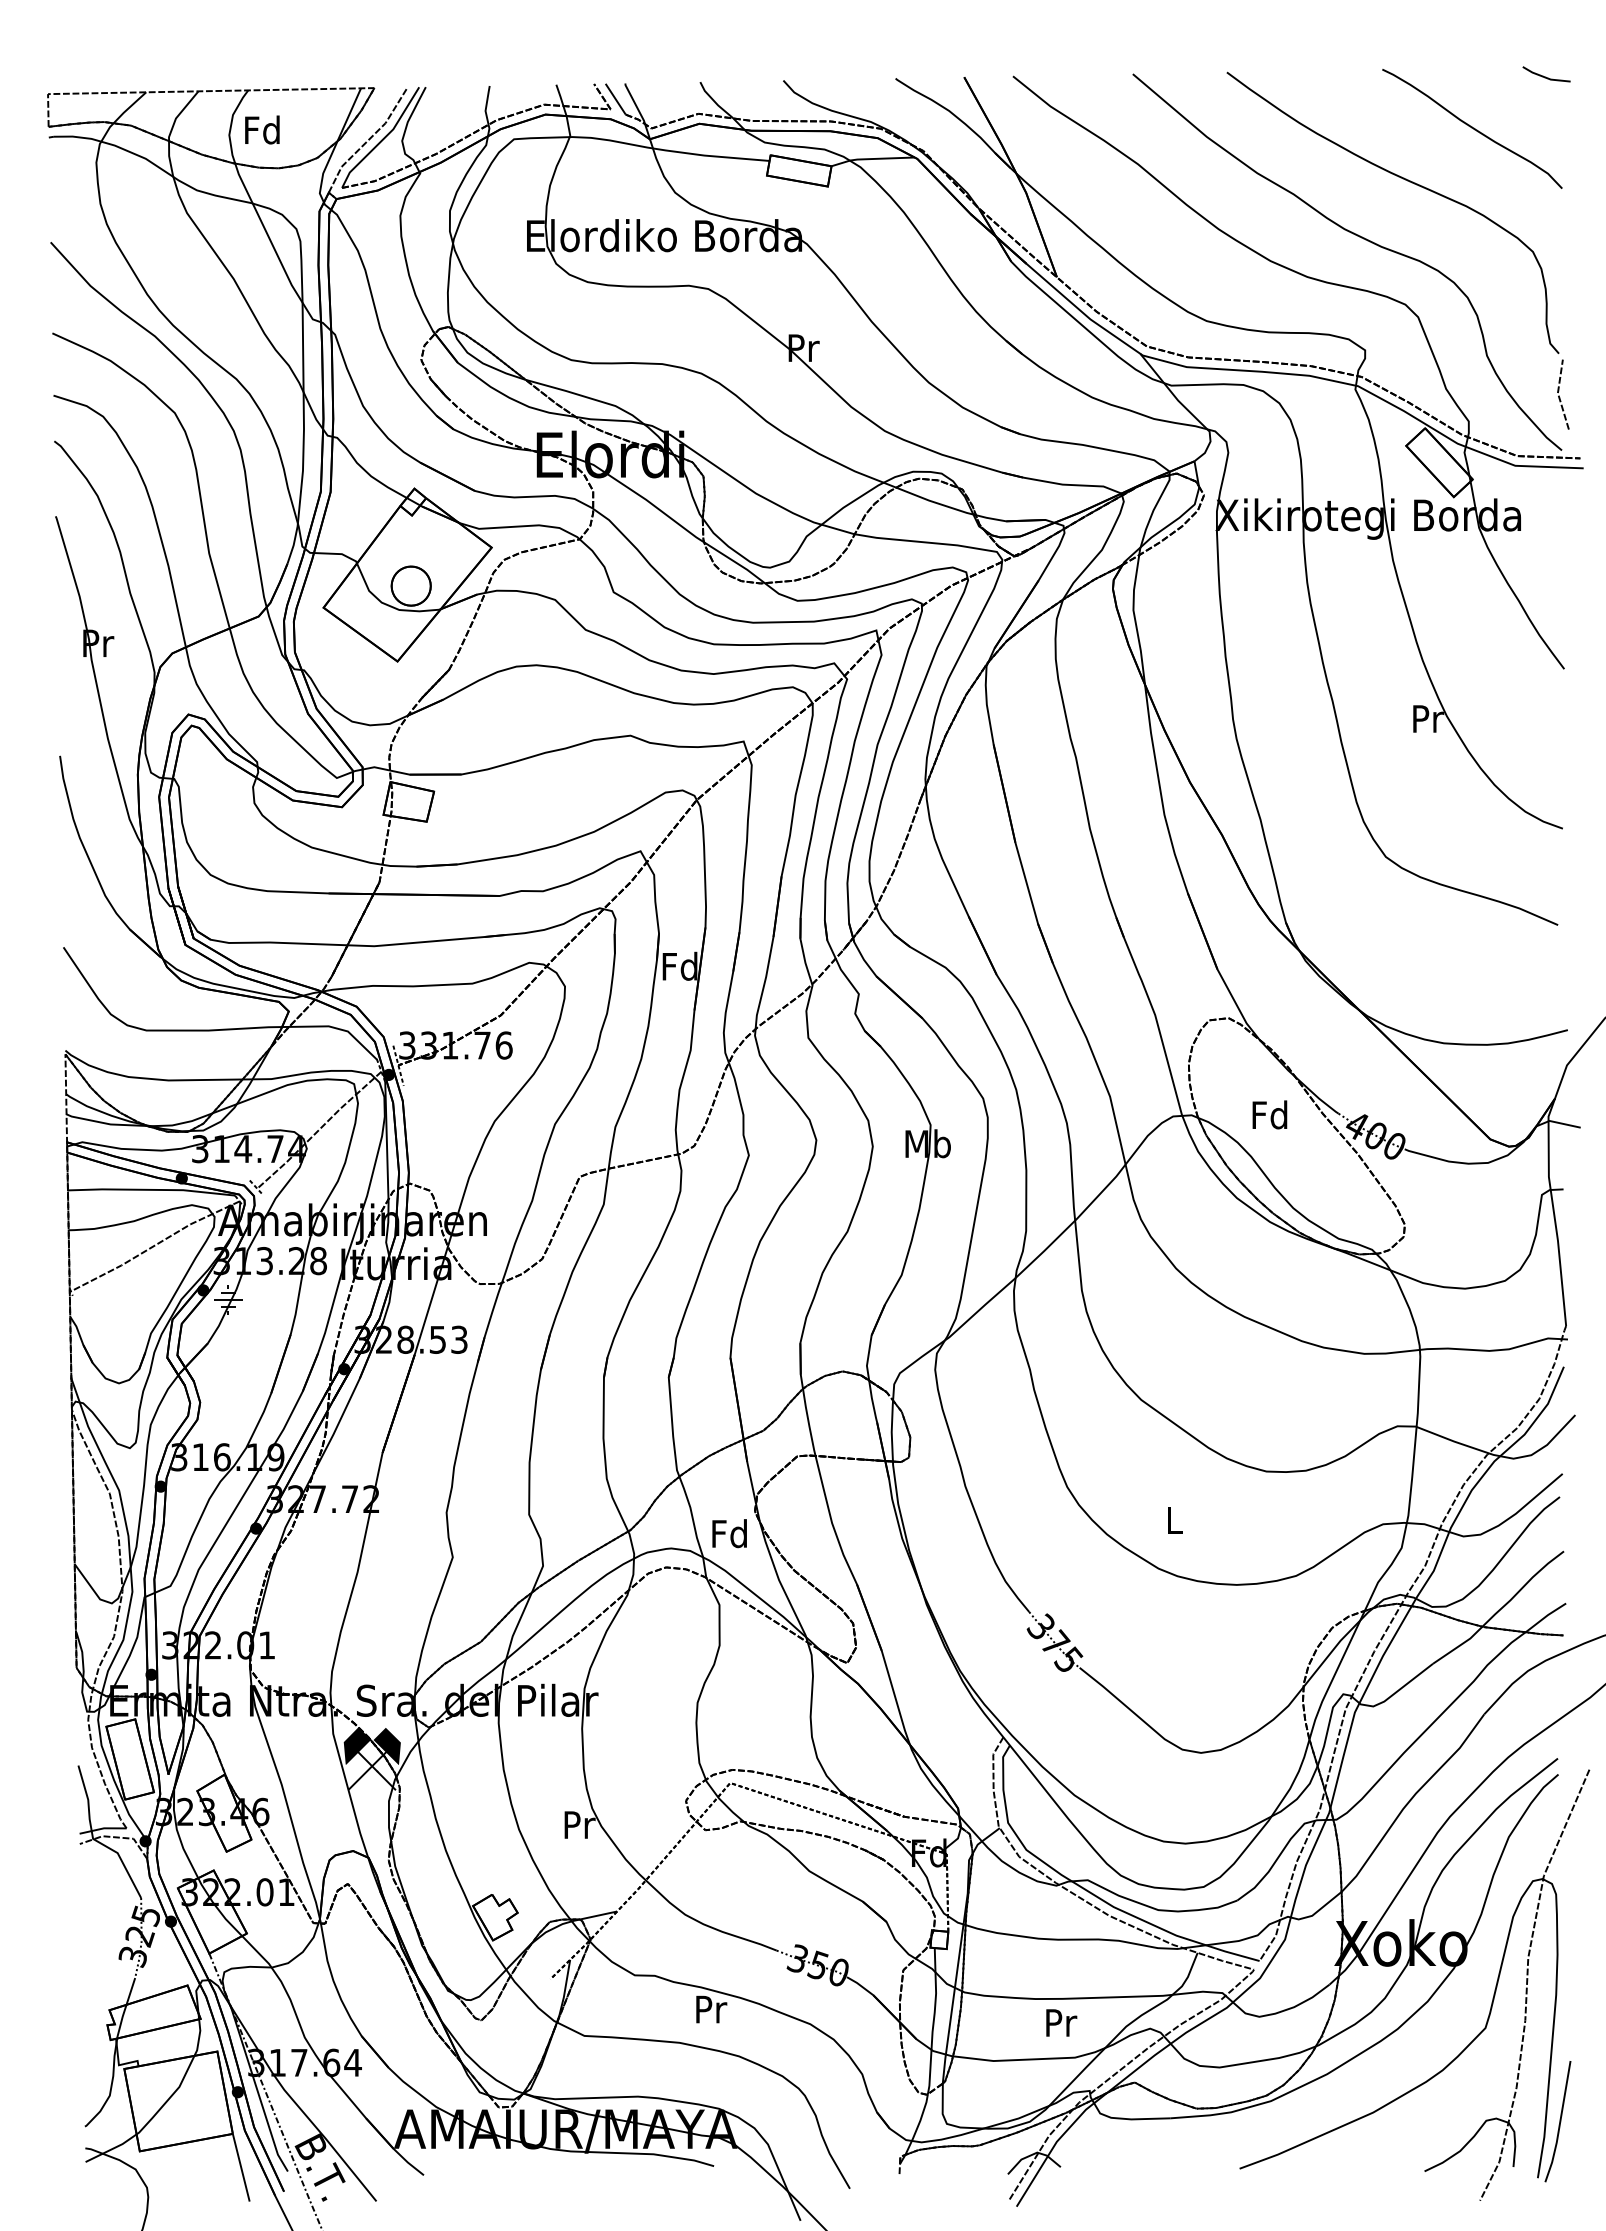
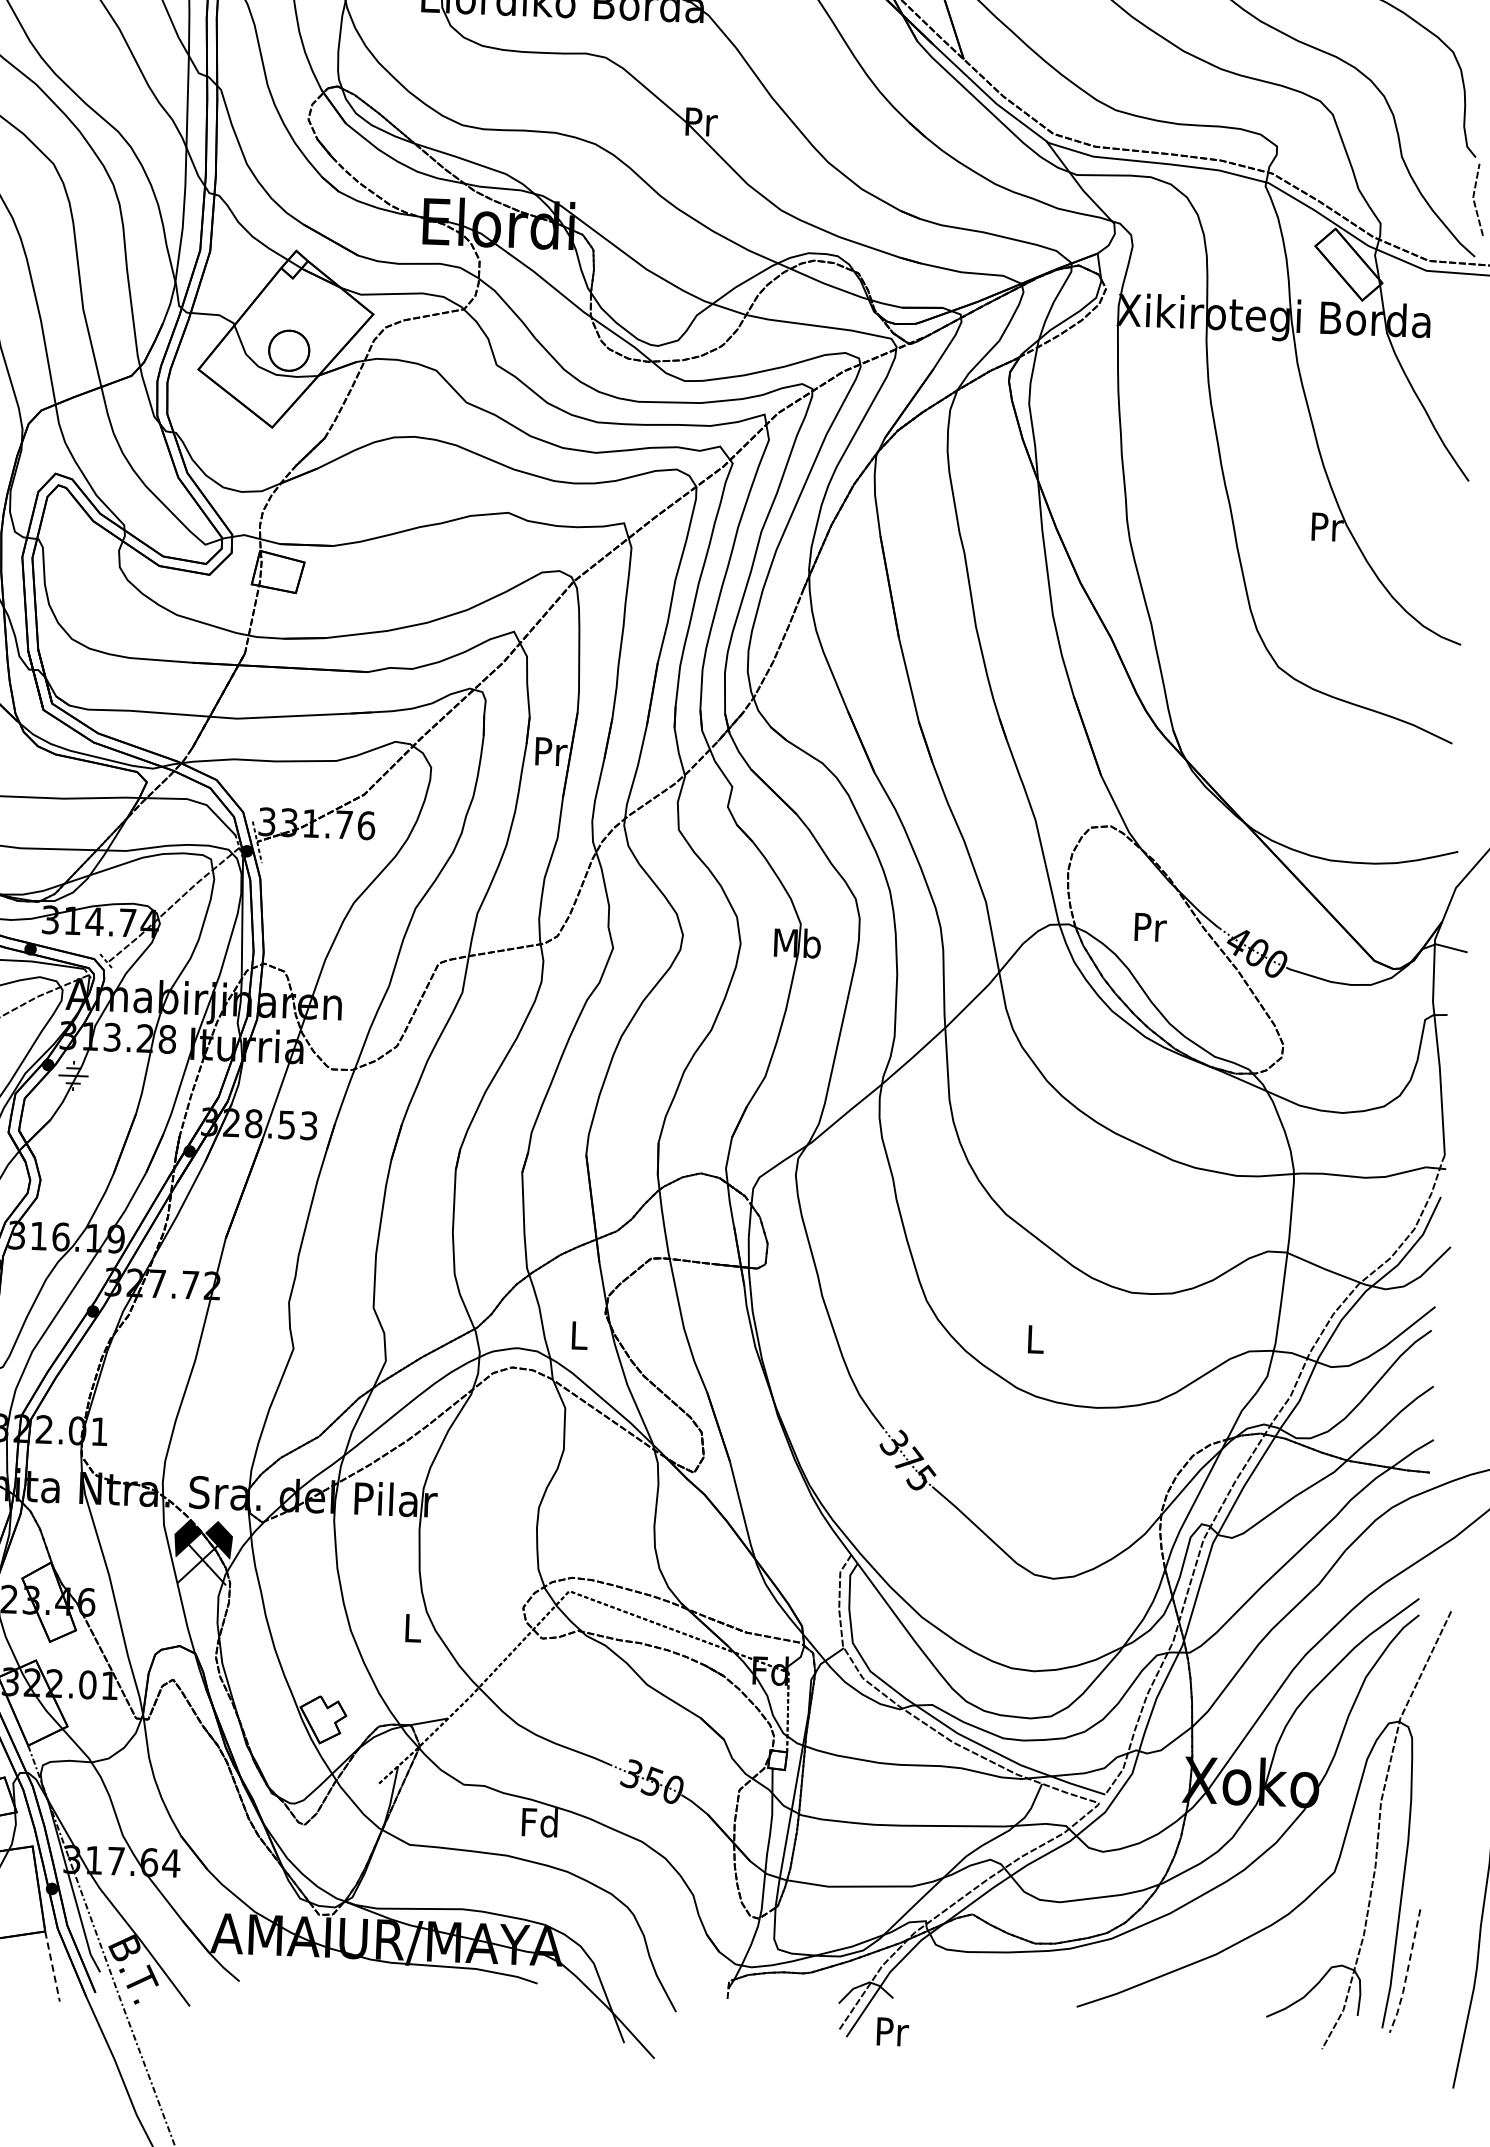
text: (679, 965) -> (549, 750), Fd -> Pr
text: (1269, 1114) -> (1148, 926), Fd -> Pr
text: (729, 1533) -> (578, 1335), Fd -> L
text: (579, 1824) -> (413, 1627), Pr -> L
text: (710, 2009) -> (540, 1822), Pr -> Fd
text: (1061, 2022) -> (892, 2031), moved
line: (1559, 2123) -> (1406, 1973), solid -> dashed
line: (241, 2167) -> (52, 1966), solid -> dashed

